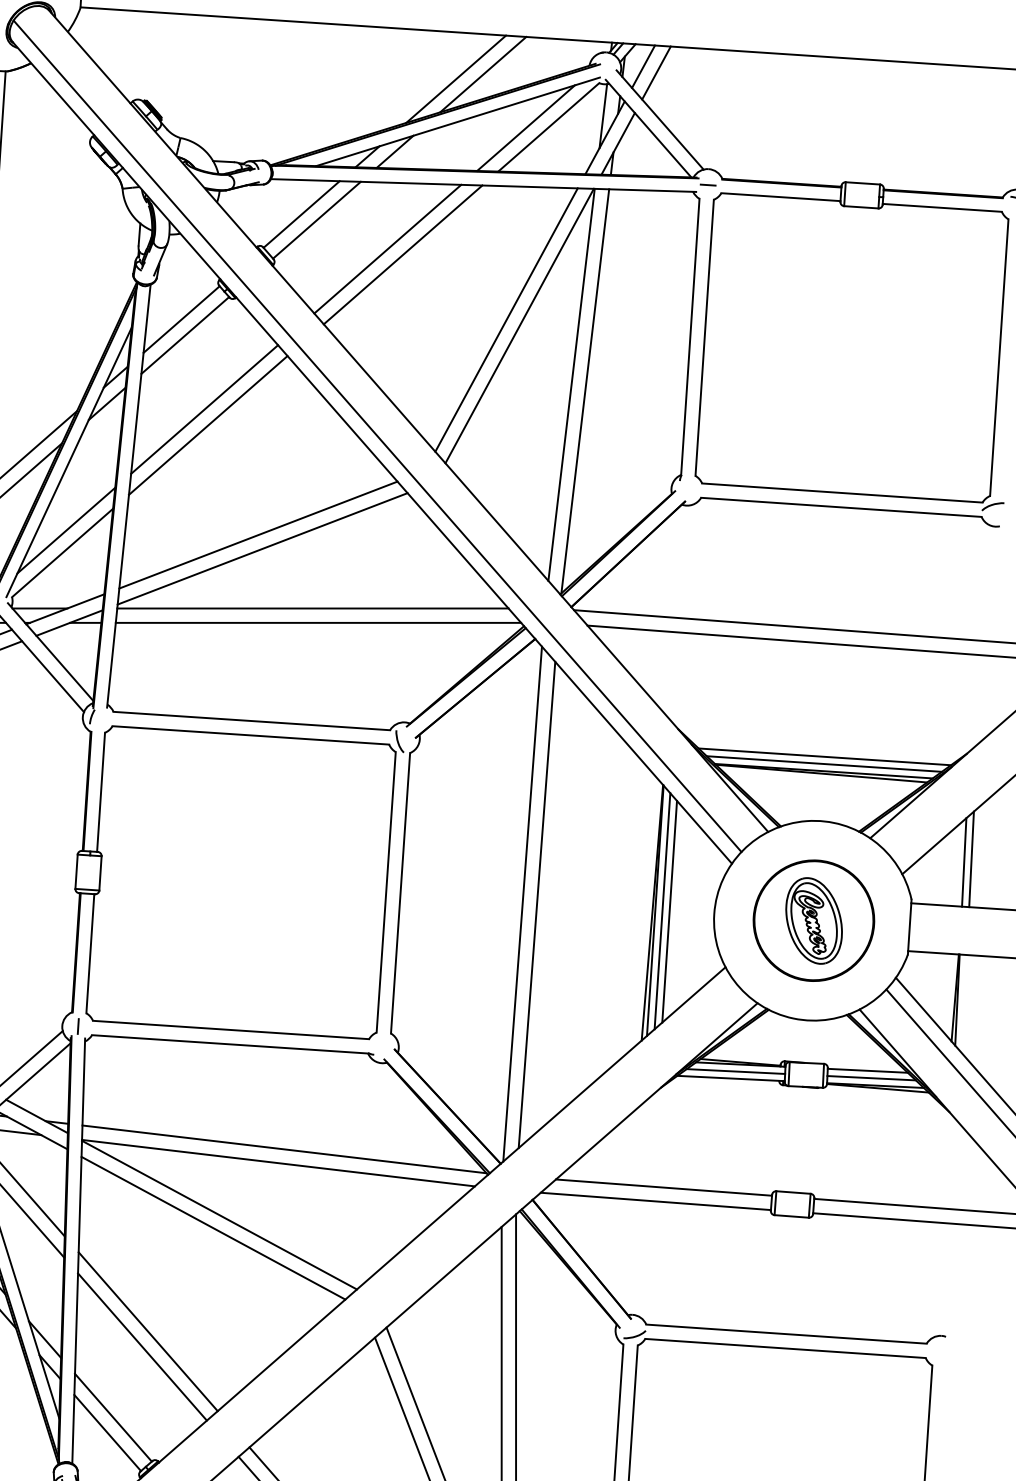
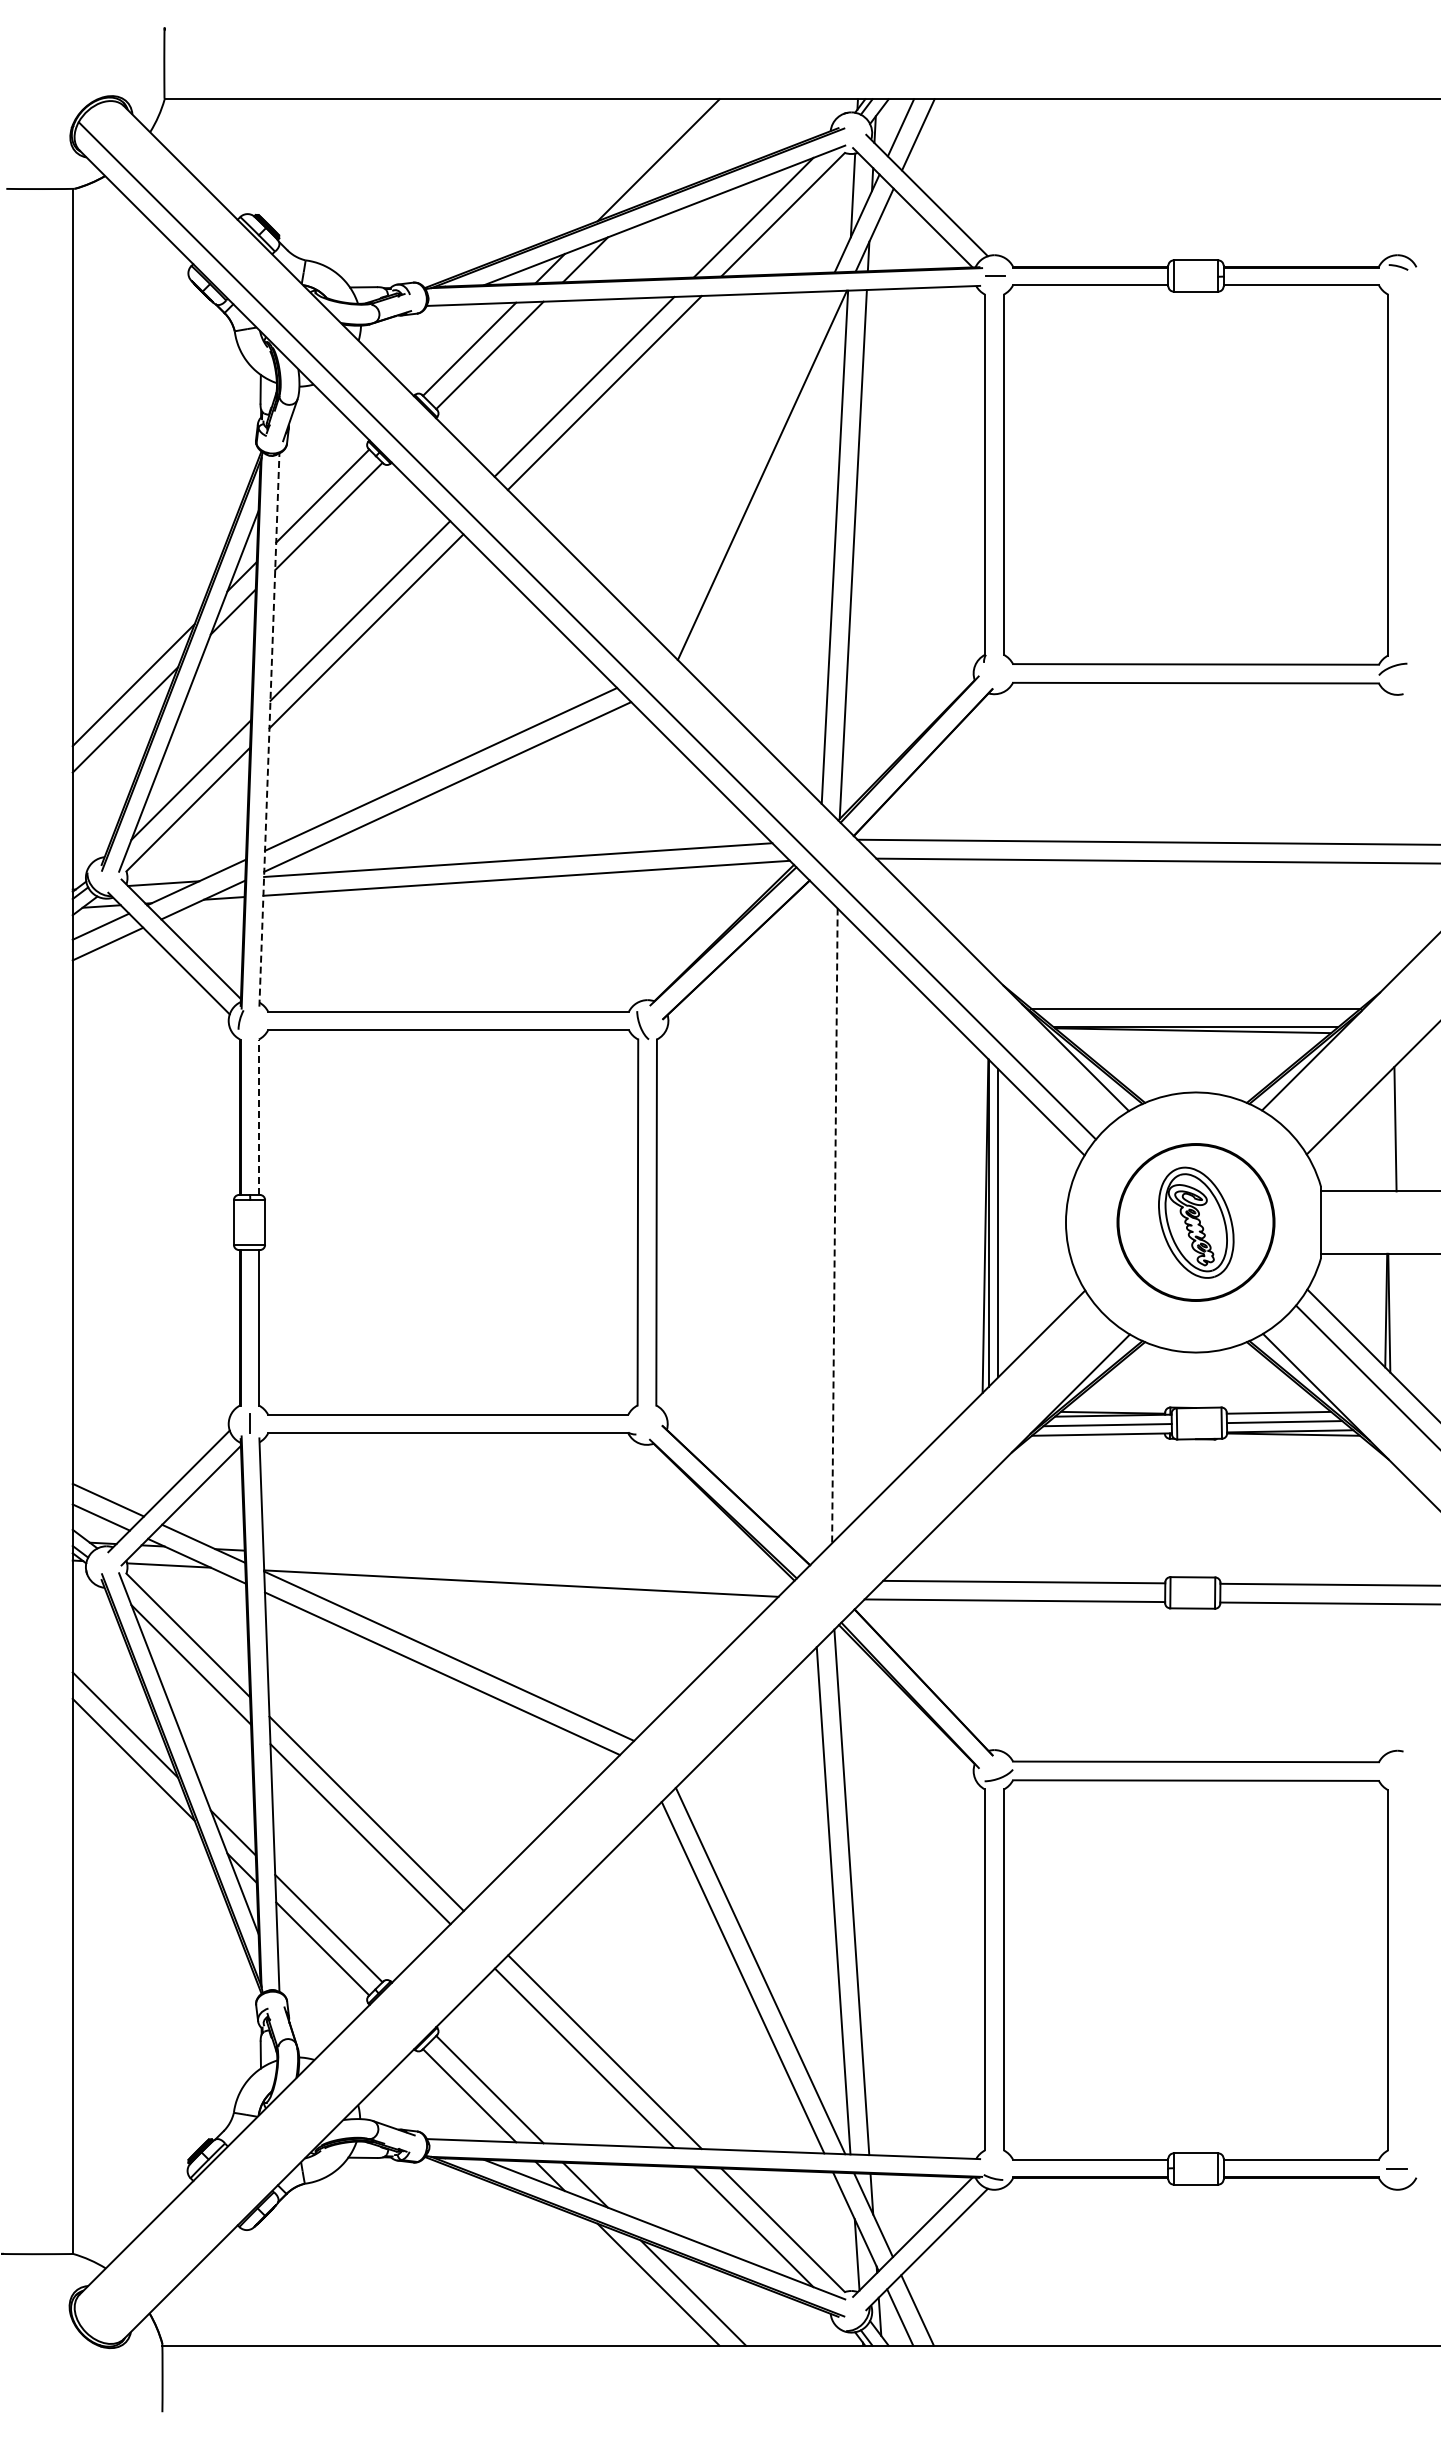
line: (483, 74) -> (693, 151), removed
line: (506, 319) -> (744, 468), removed
line: (128, 496) -> (269, 730), solid -> dashed
line: (823, 764) -> (1195, 1018), removed
line: (100, 792) -> (258, 1117), solid -> dashed
line: (964, 862) -> (1386, 1133), removed
line: (522, 903) -> (816, 1225), removed
line: (536, 905) -> (834, 1226), solid -> dashed
line: (669, 911) -> (1007, 1222), removed
line: (284, 1148) -> (527, 1564), removed

